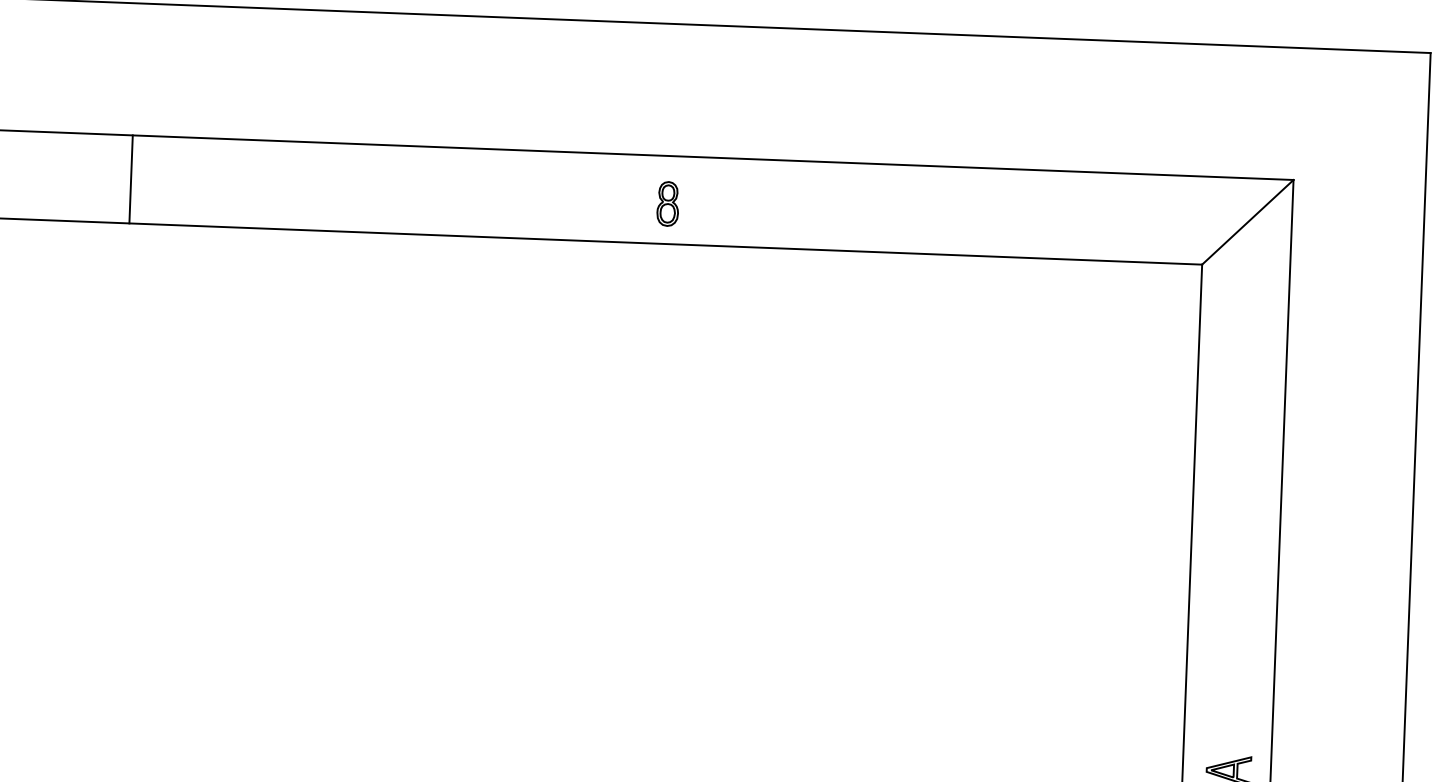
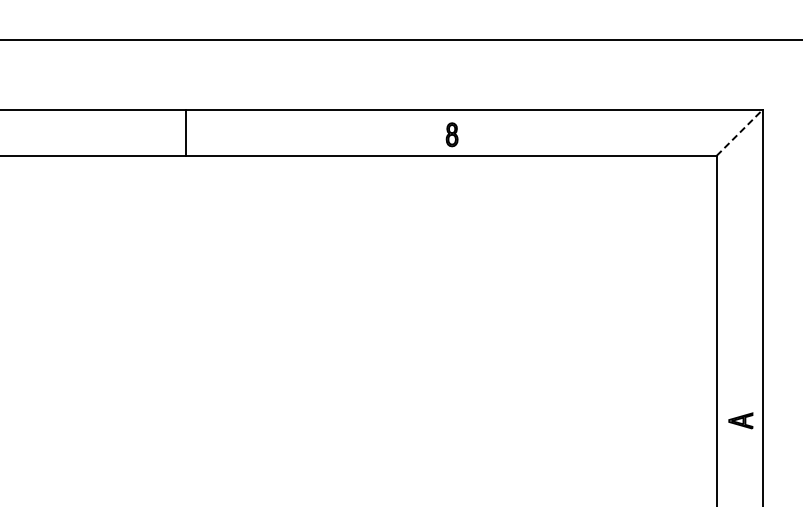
line: (130, 178) -> (185, 132), moved
part: (666, 203) -> (451, 134), moved
line: (1247, 221) -> (739, 132), solid -> dashed

